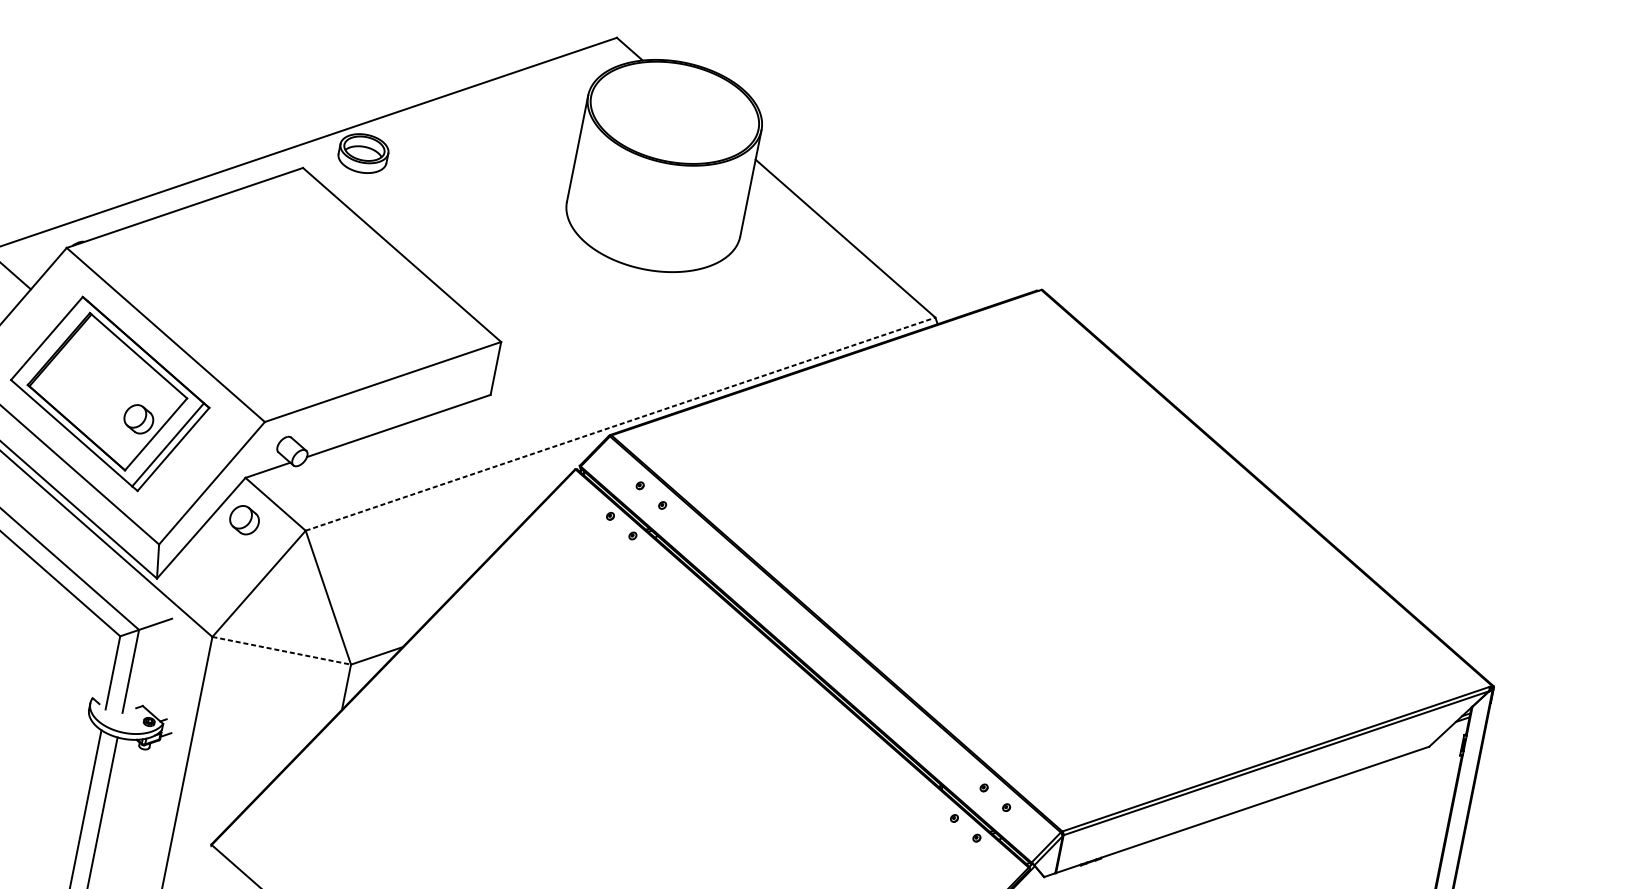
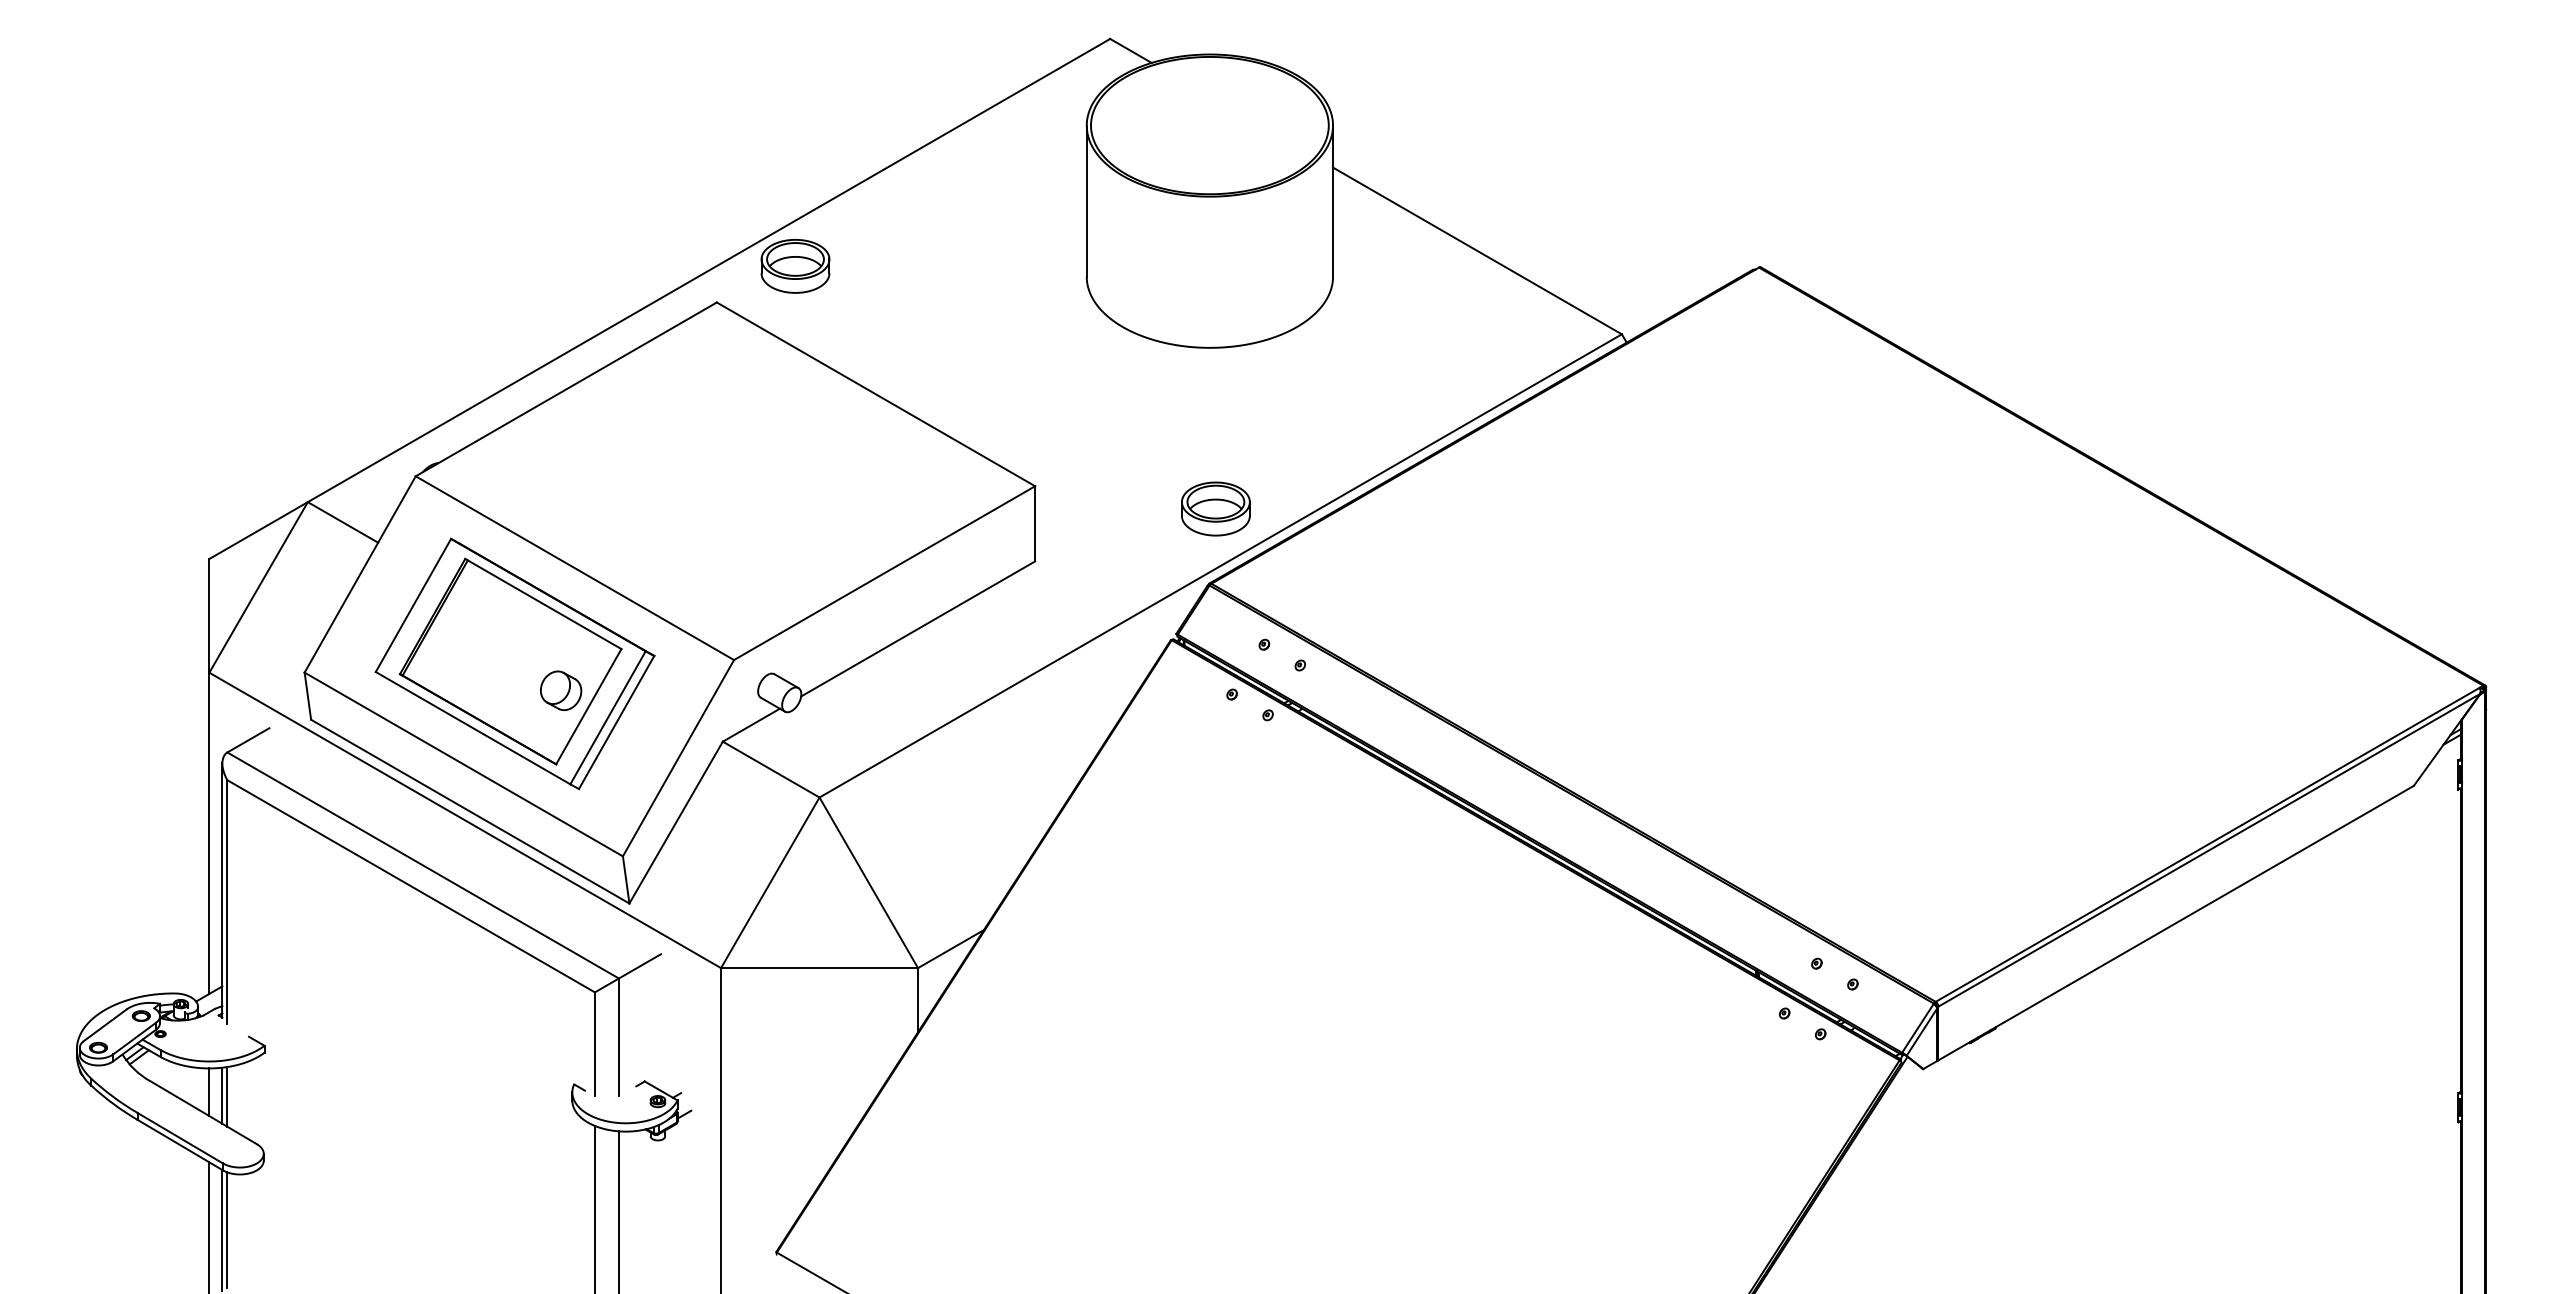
part: (624, 383) -> (1215, 508), added
line: (621, 424) -> (1221, 565), dashed -> solid
part: (244, 520) -> (733, 799), removed
line: (282, 651) -> (820, 968), dashed -> solid

